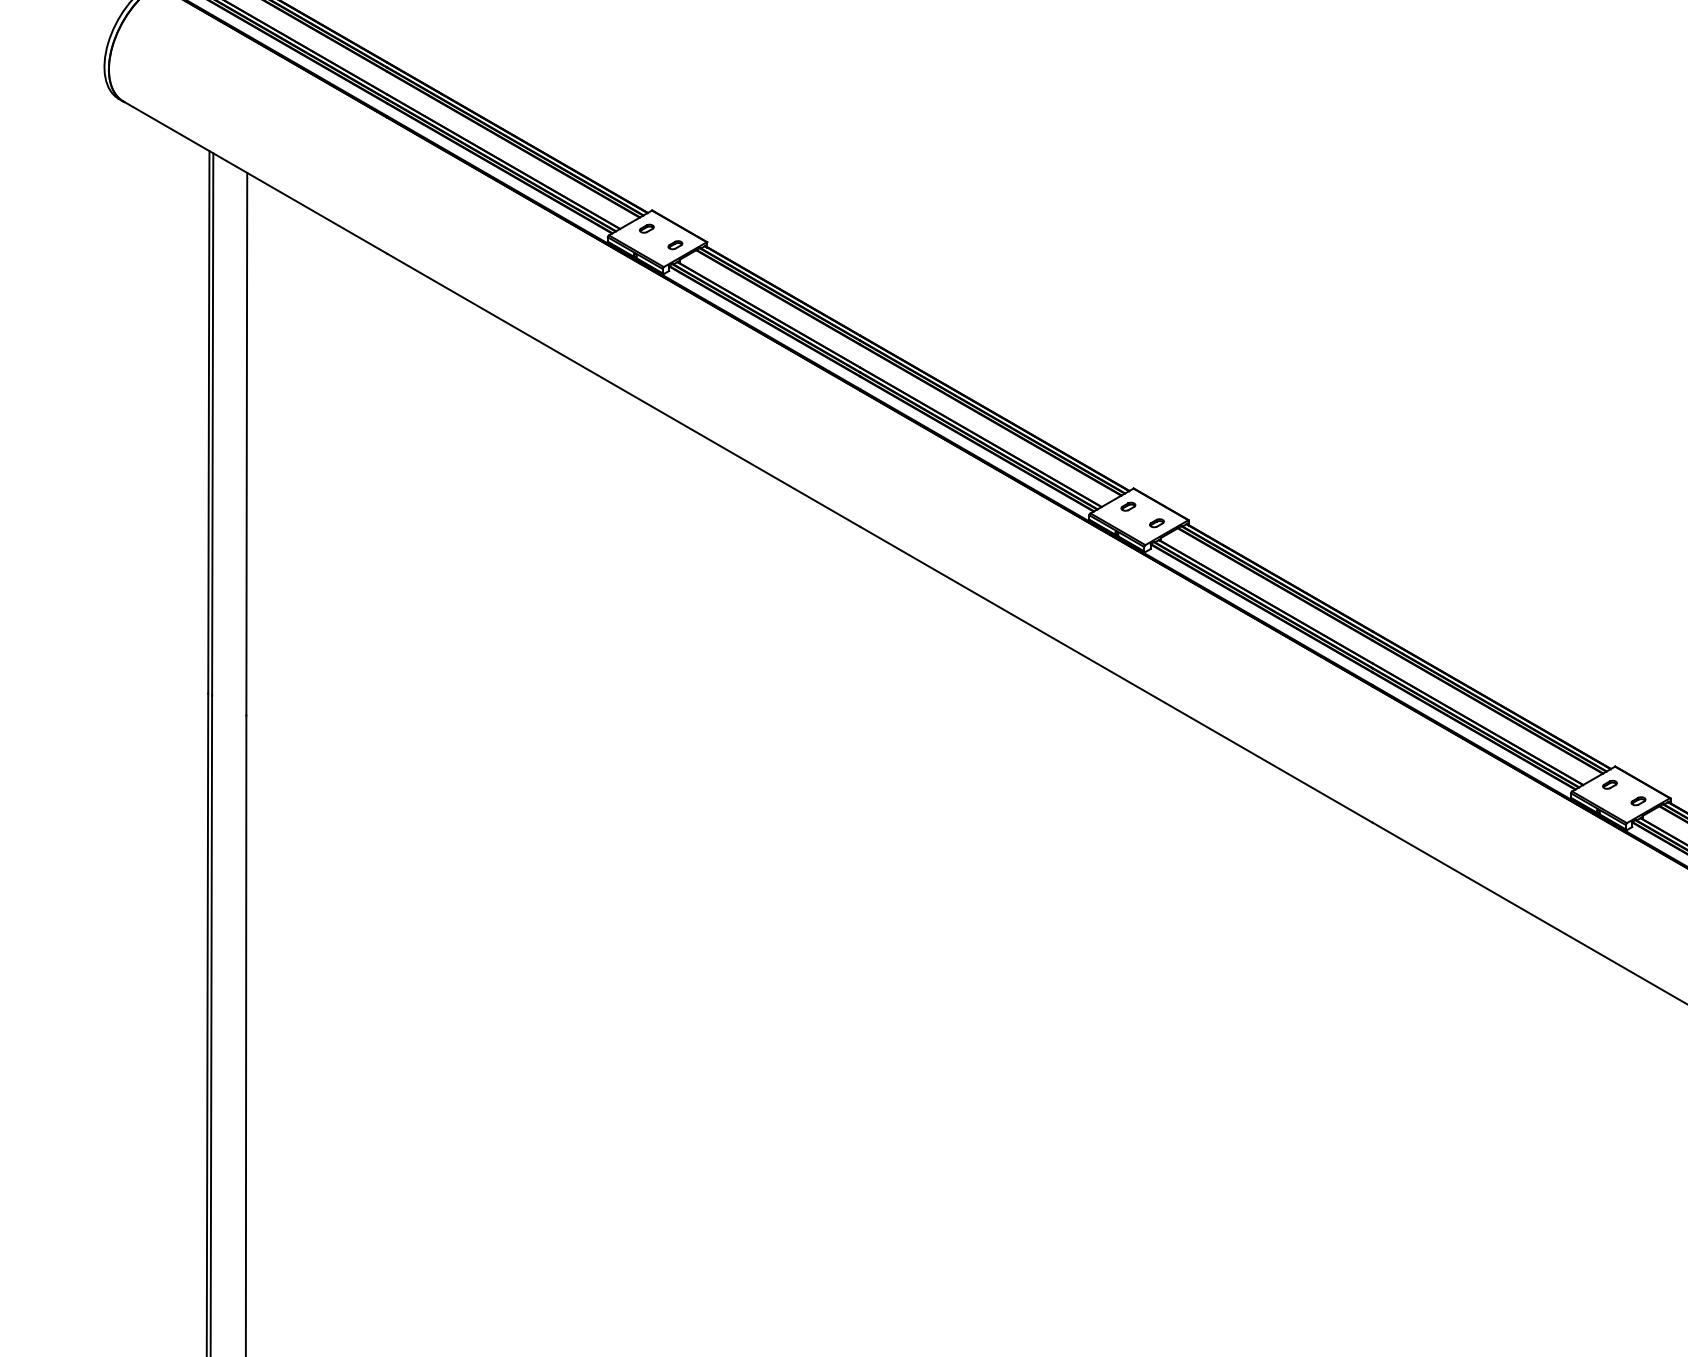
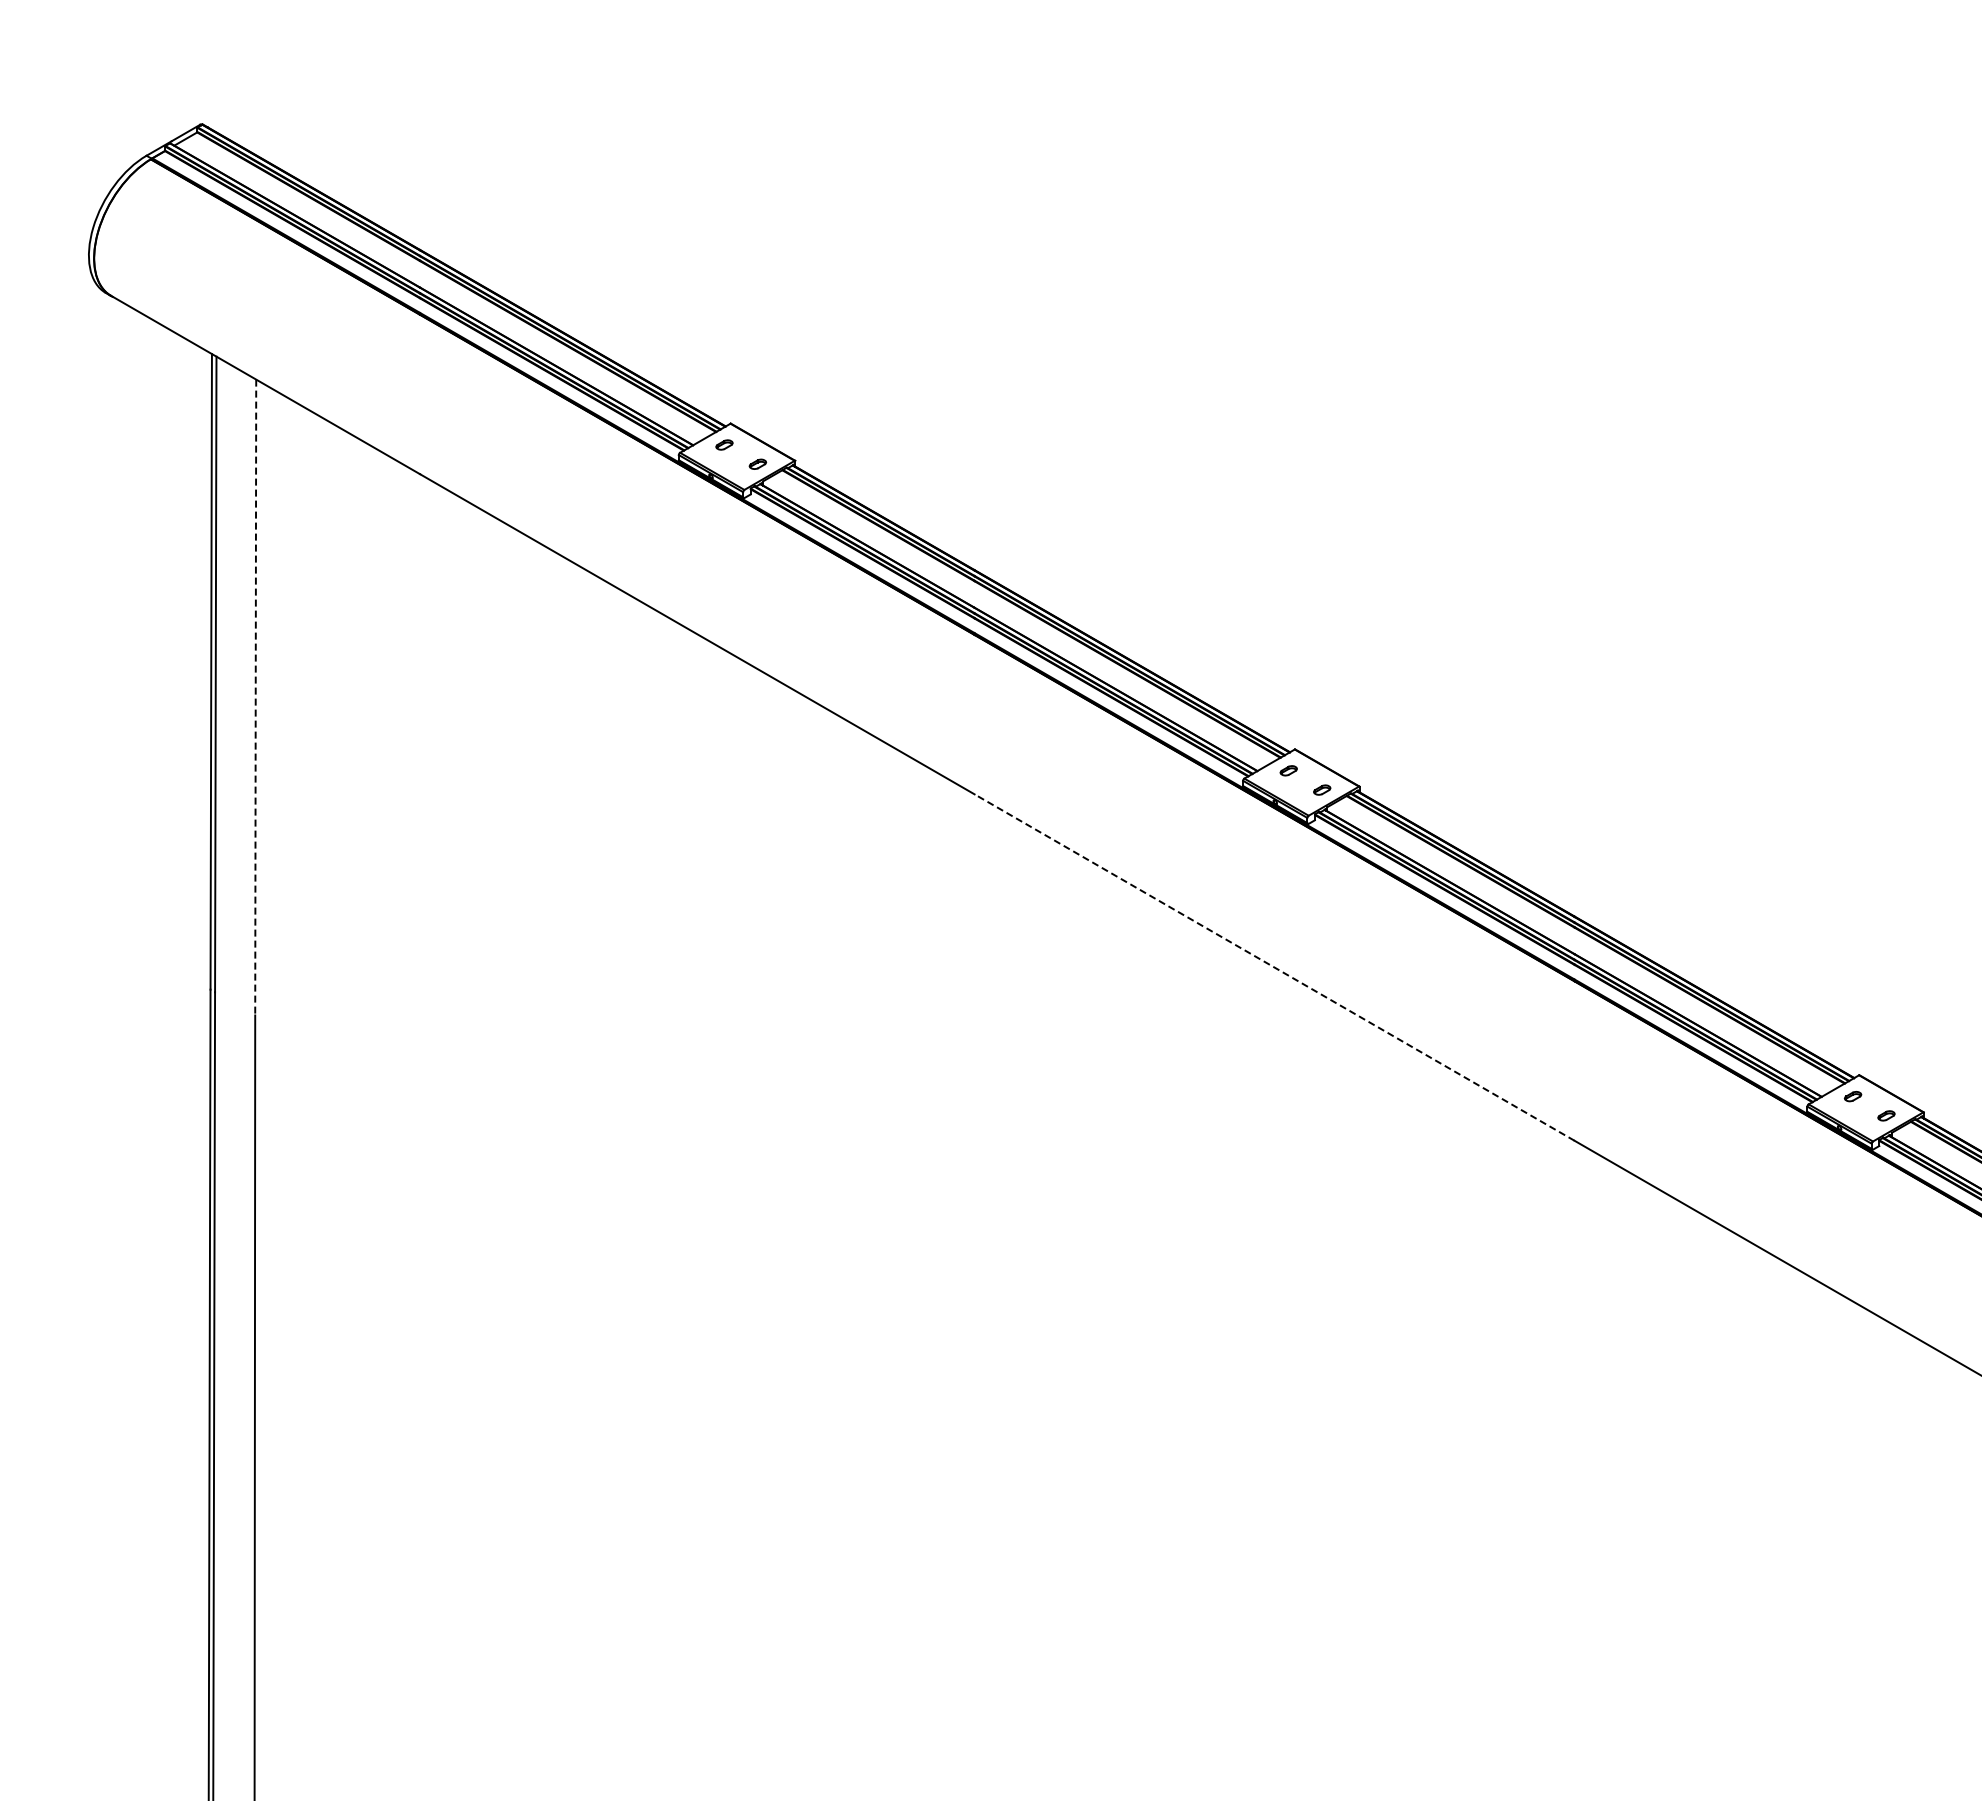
line: (246, 444) -> (255, 697), solid -> dashed
line: (1116, 674) -> (1274, 967), solid -> dashed

